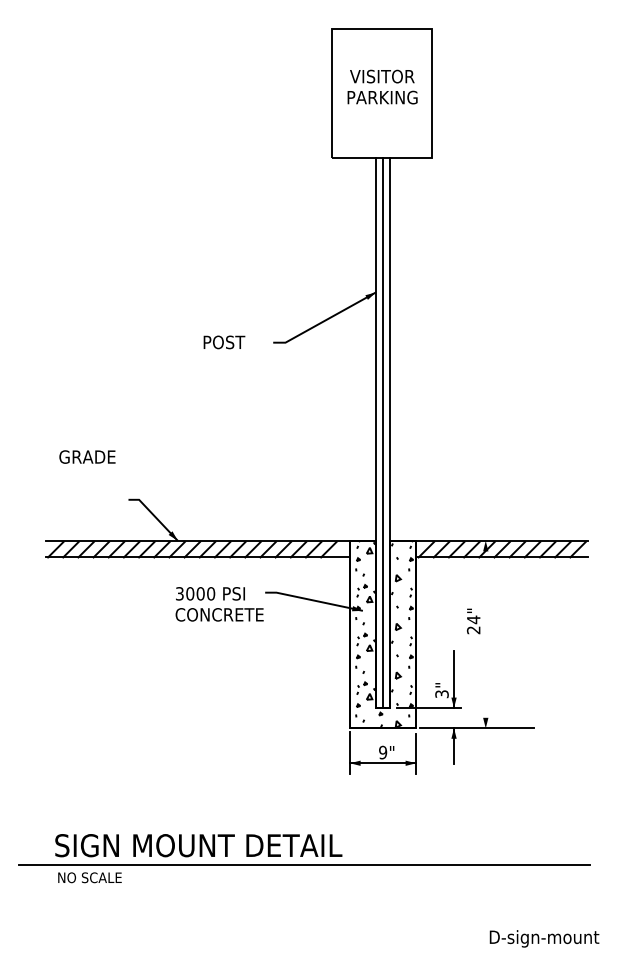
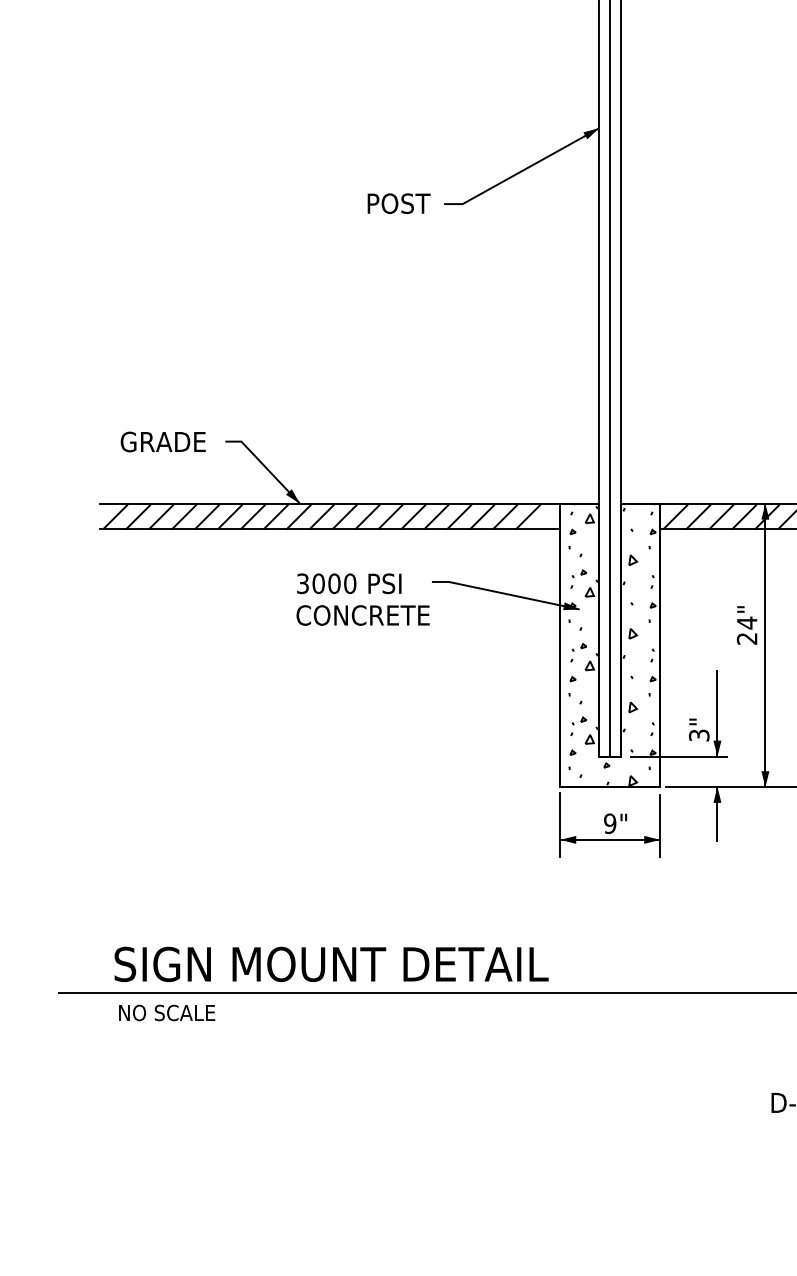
text: (224, 342) -> (399, 203), moved
text: (87, 456) -> (163, 441), moved
line: (485, 634) -> (764, 645), added

